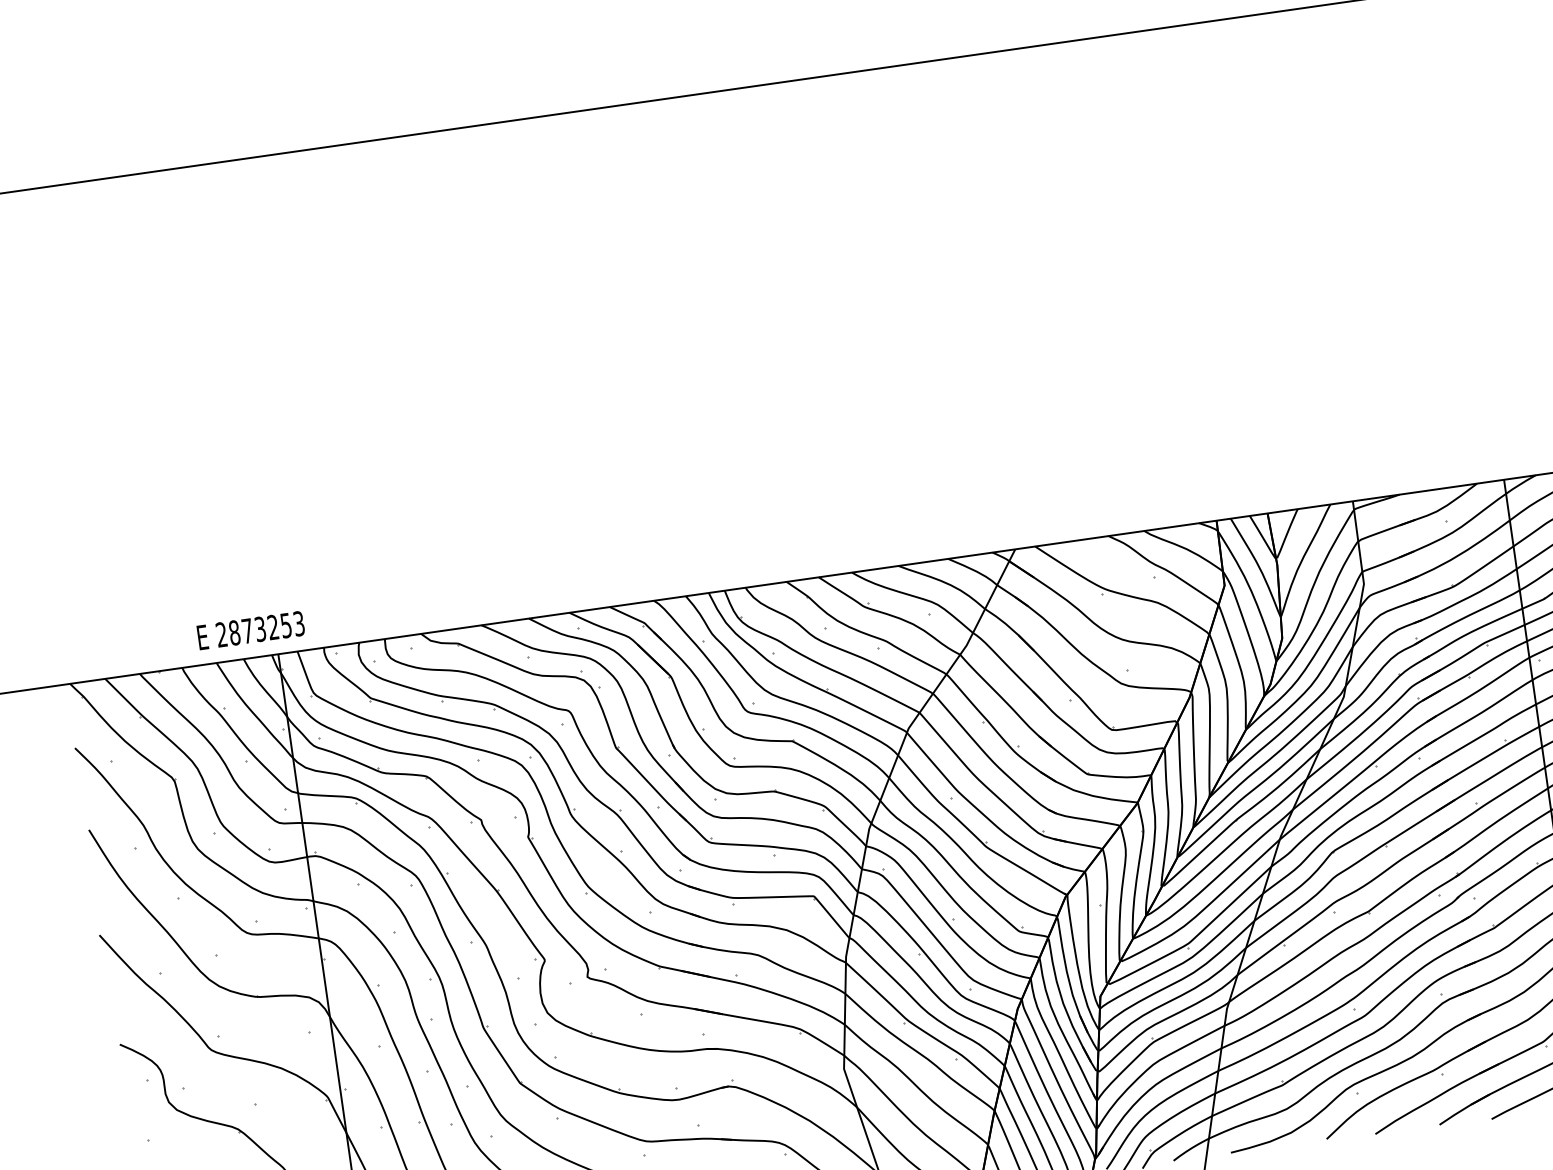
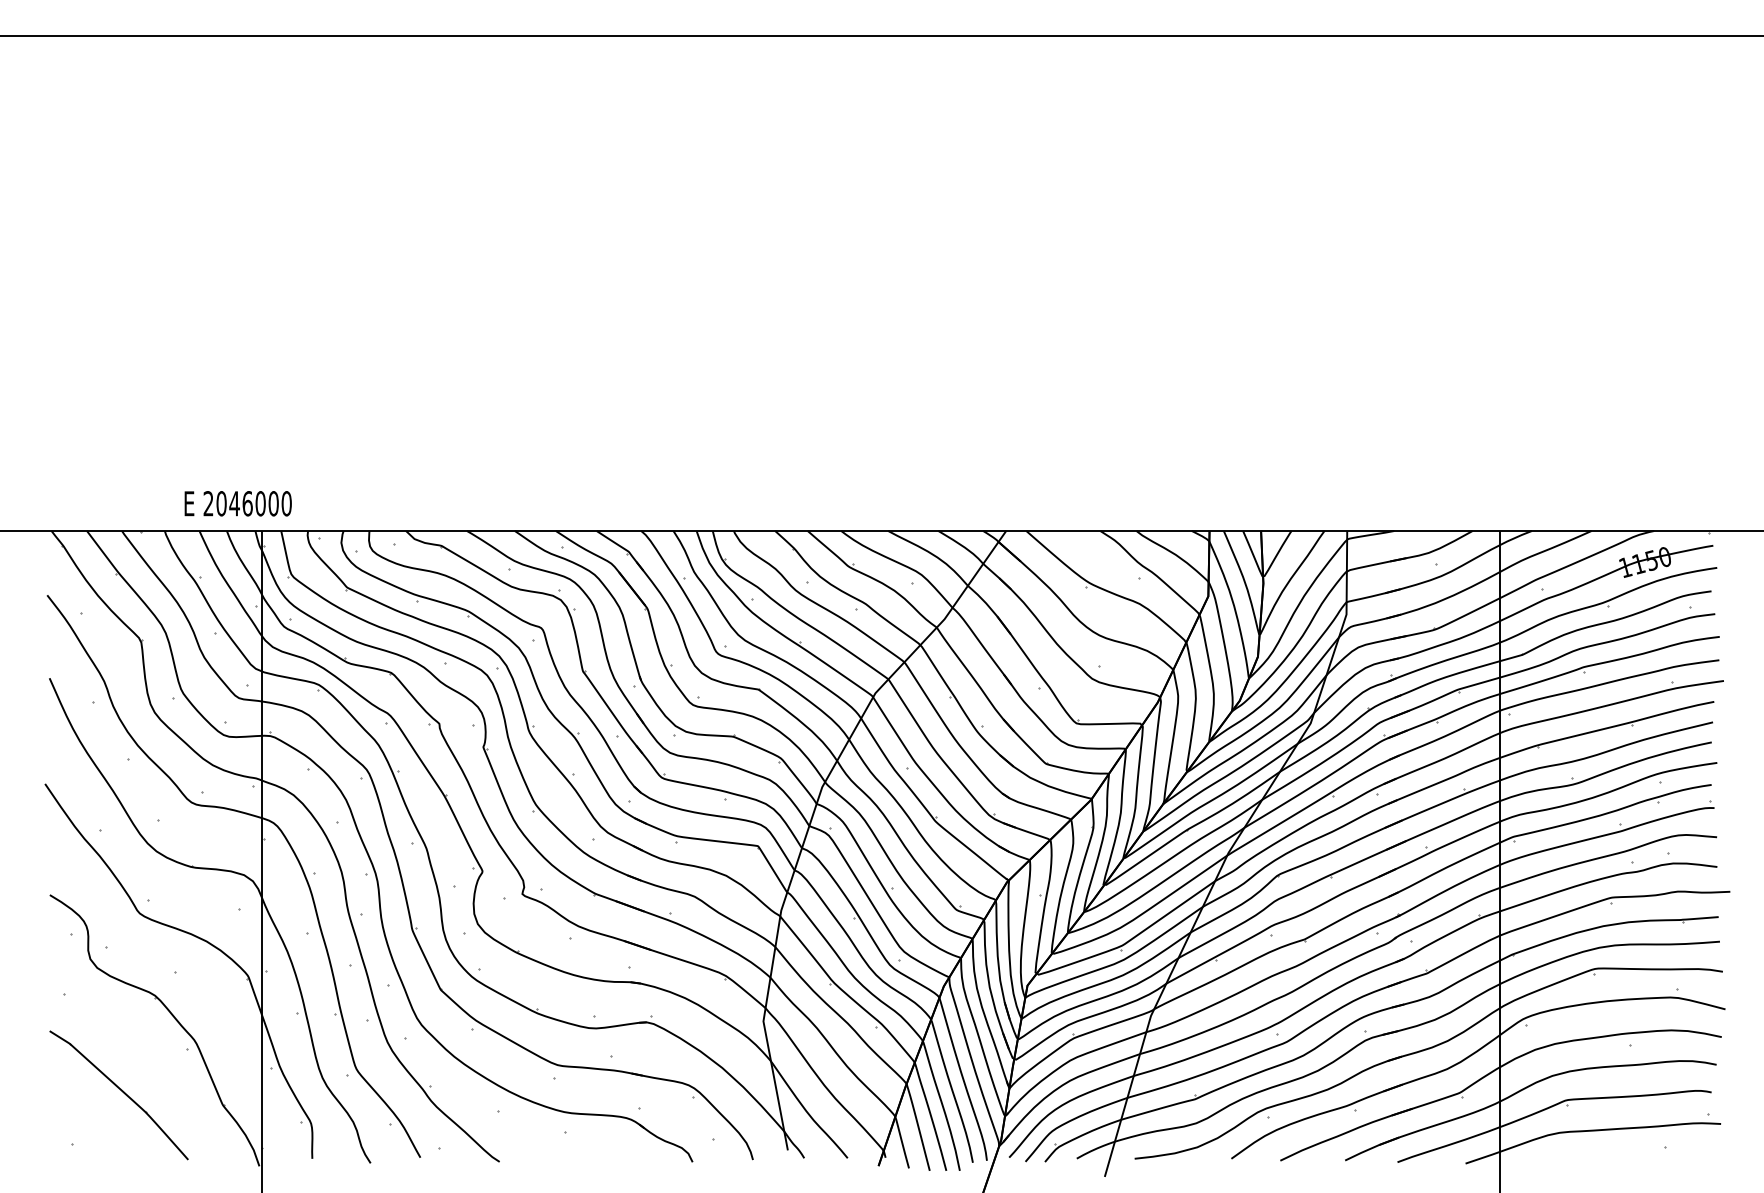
text: (266, 628) -> (253, 503), 2873253 -> 2046000

